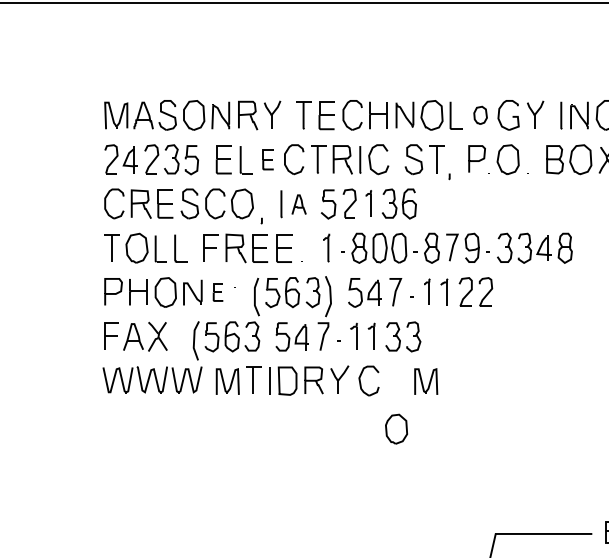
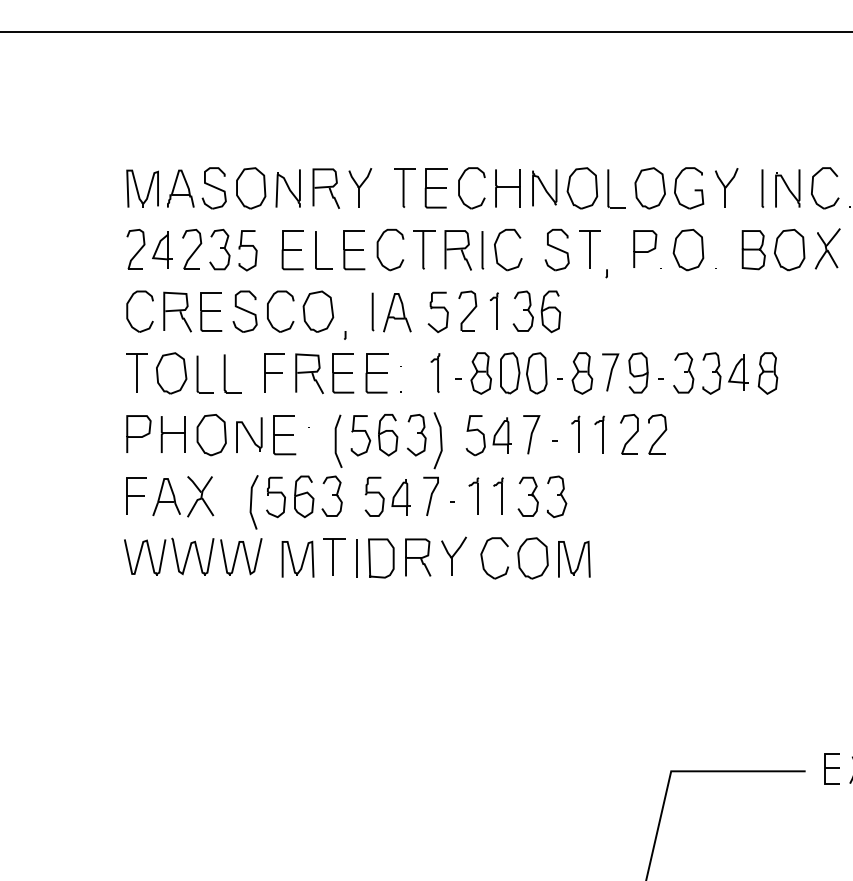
part: (480, 115) -> (649, 188), size x1.67
part: (268, 160) -> (354, 250), size x1.43
part: (299, 204) -> (397, 312), size x1.43
part: (218, 292) -> (284, 435), size x1.67
part: (396, 429) -> (532, 558), moved

